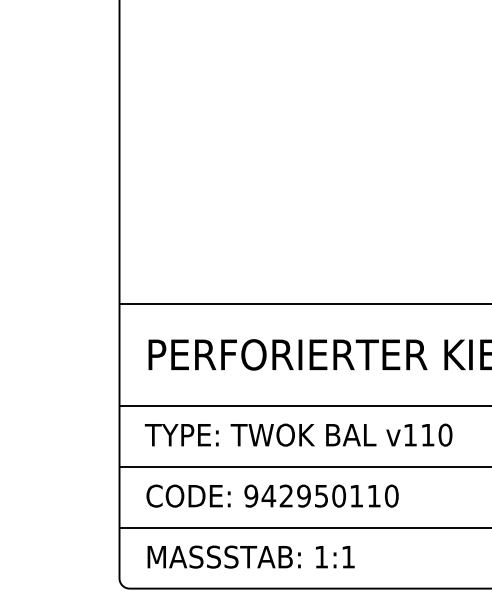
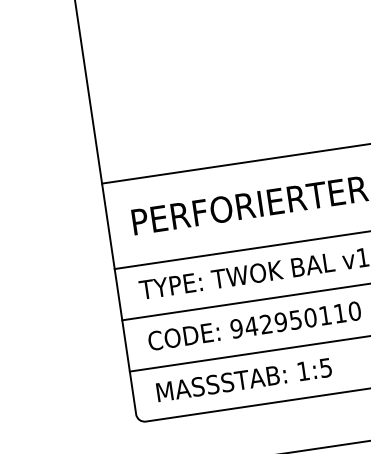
text: (347, 557) -> (325, 368), 1:1 -> 1:5

